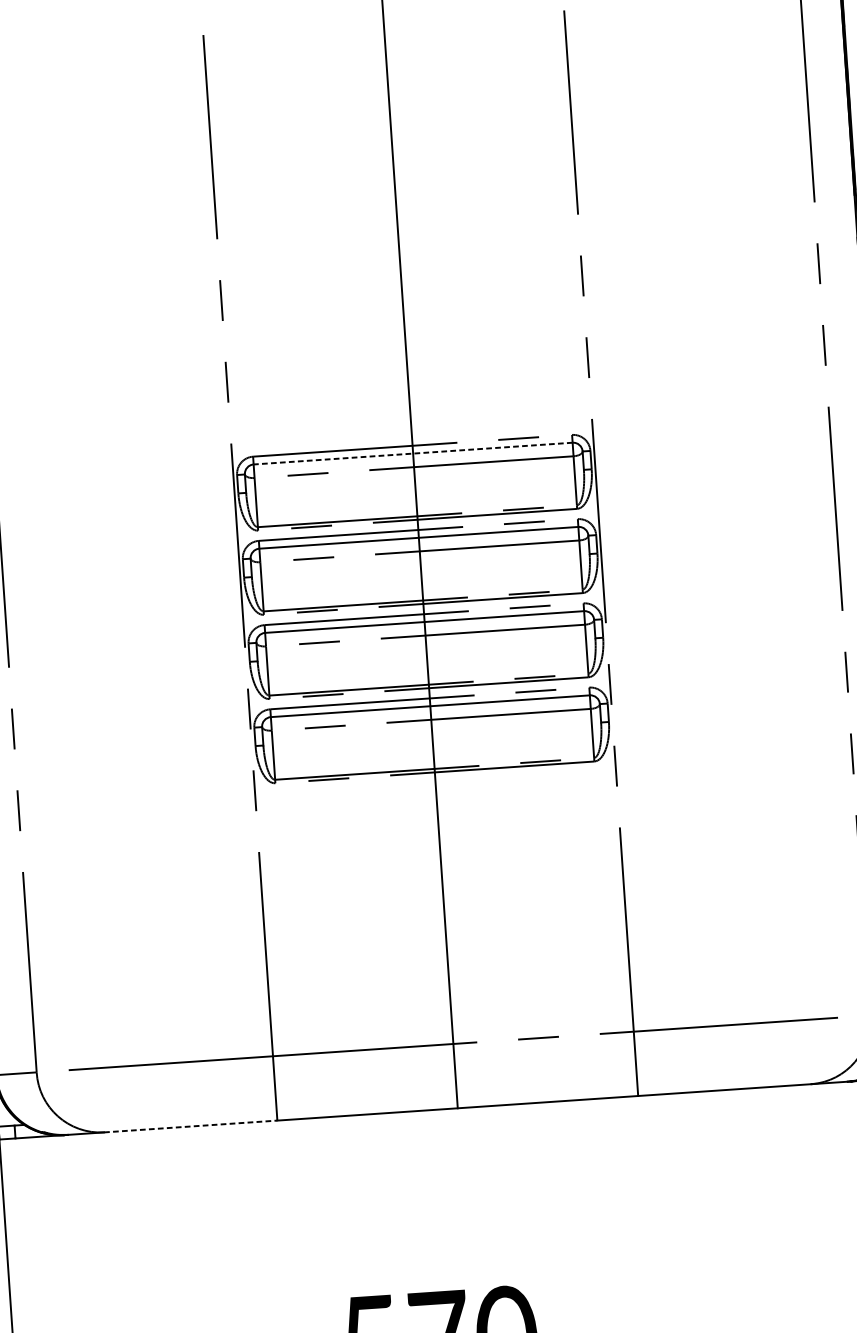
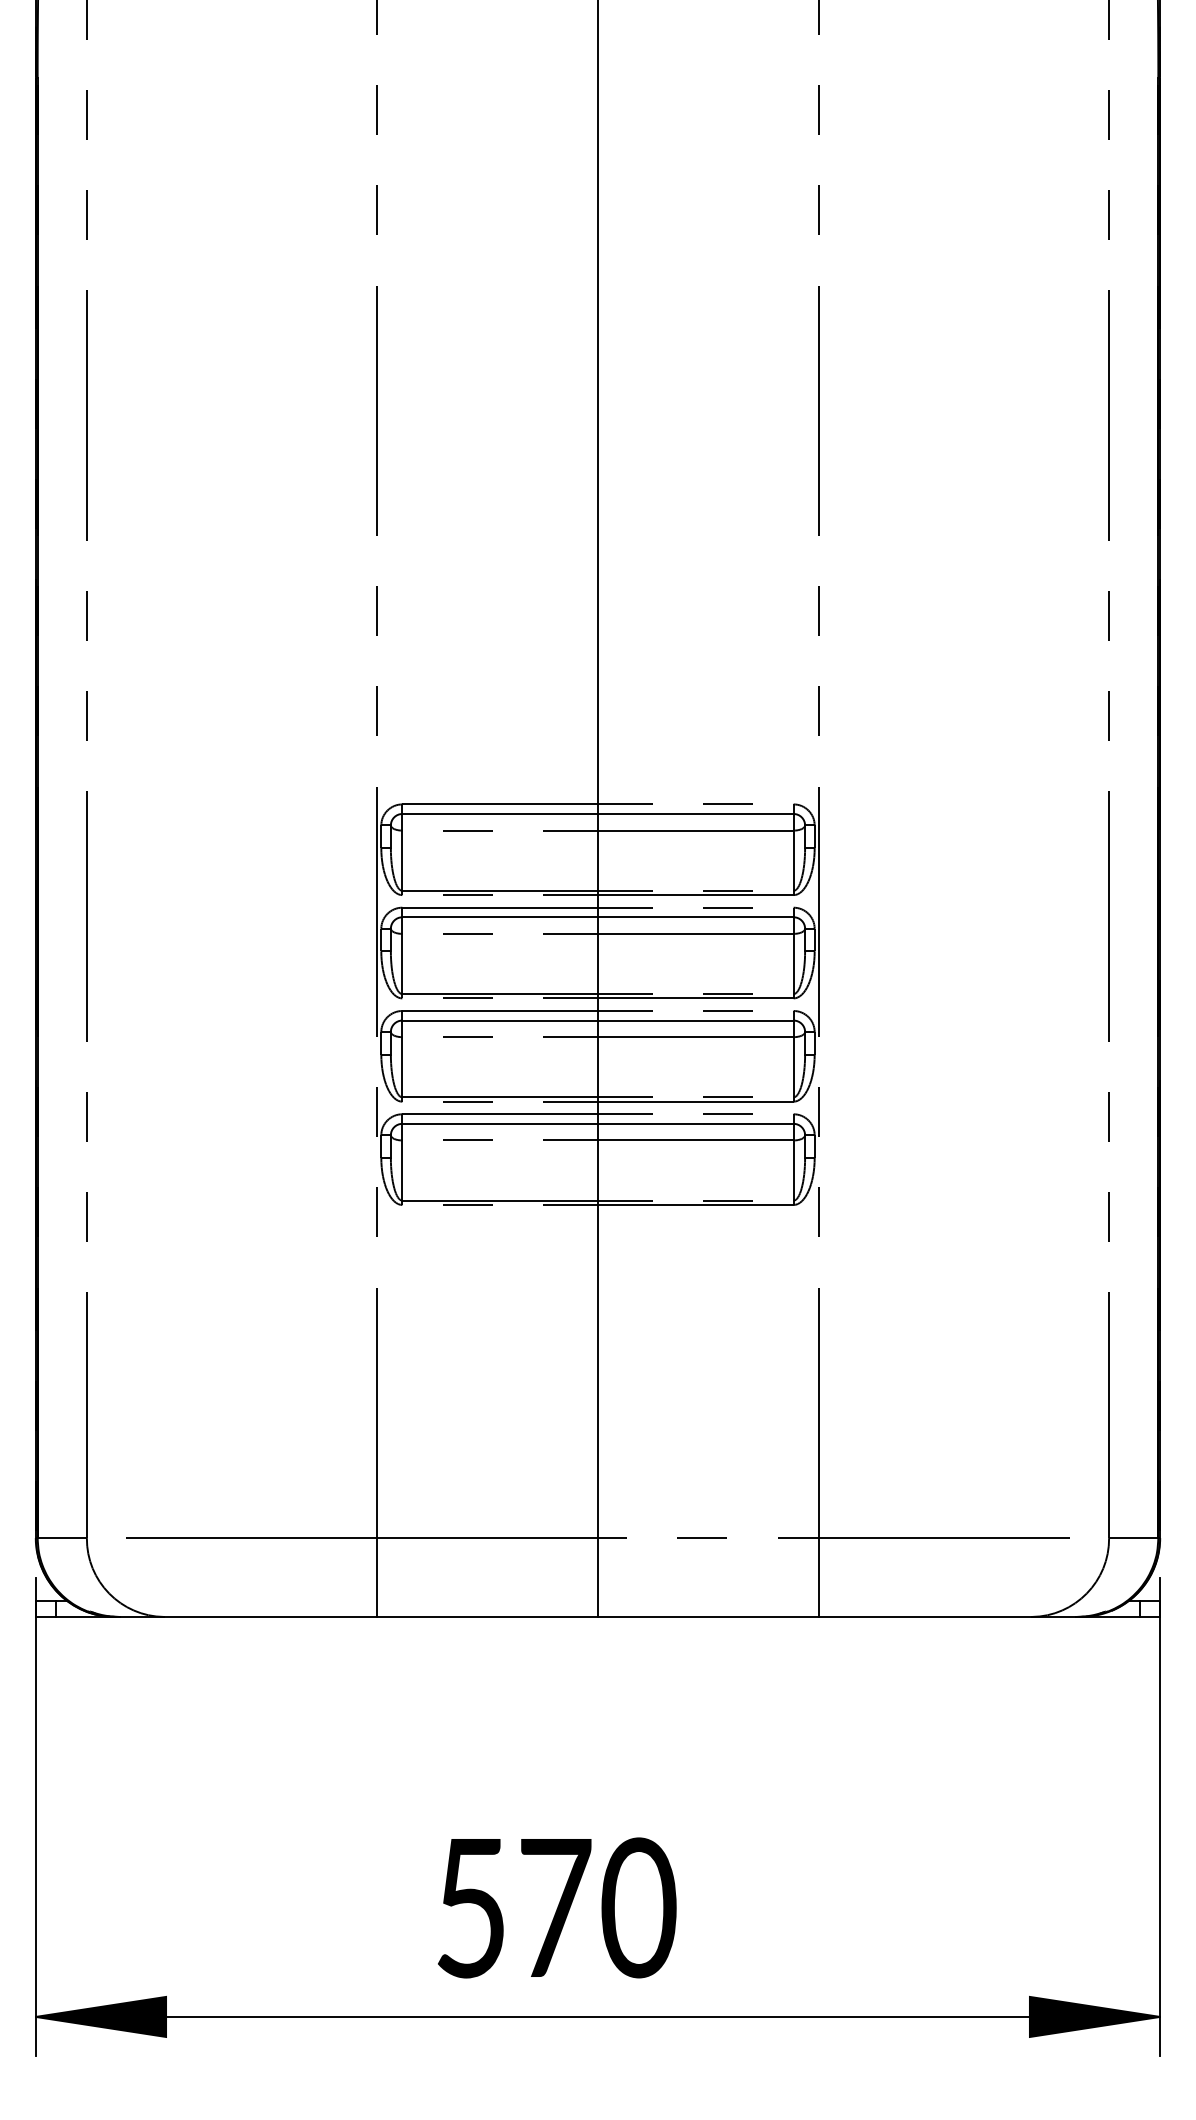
line: (413, 453) -> (598, 813), dashed -> solid
line: (190, 1126) -> (270, 1616), dashed -> solid

